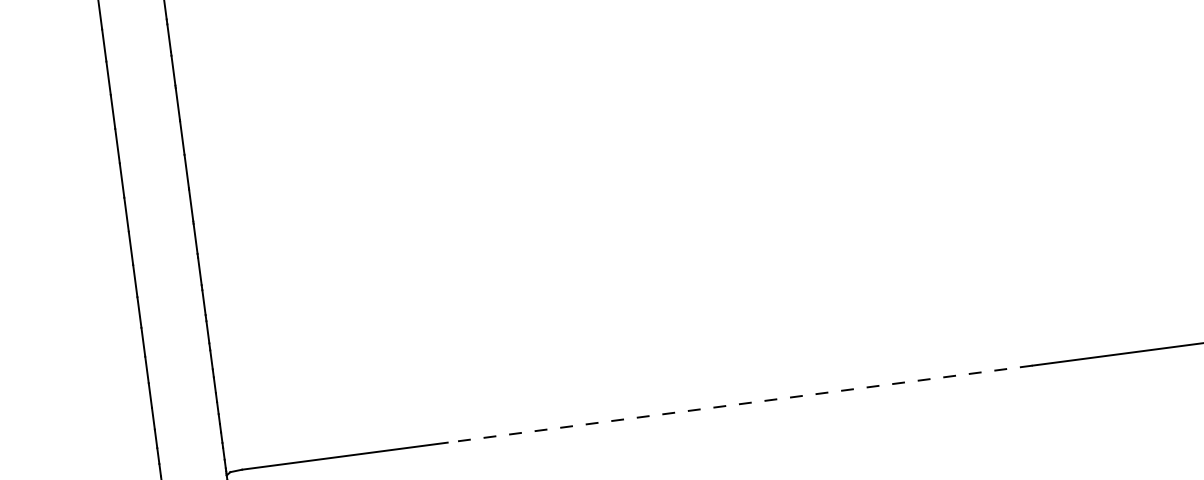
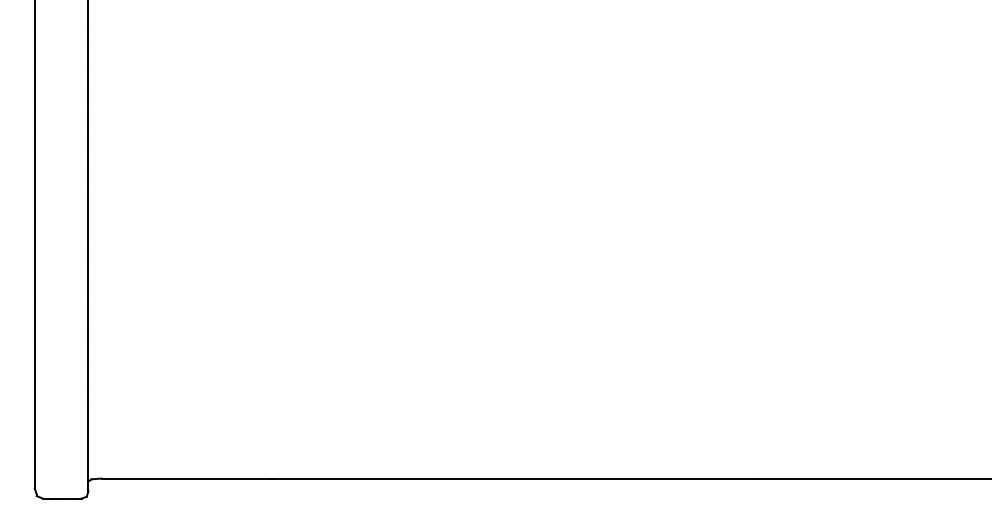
line: (739, 404) -> (513, 478), dashed -> solid

